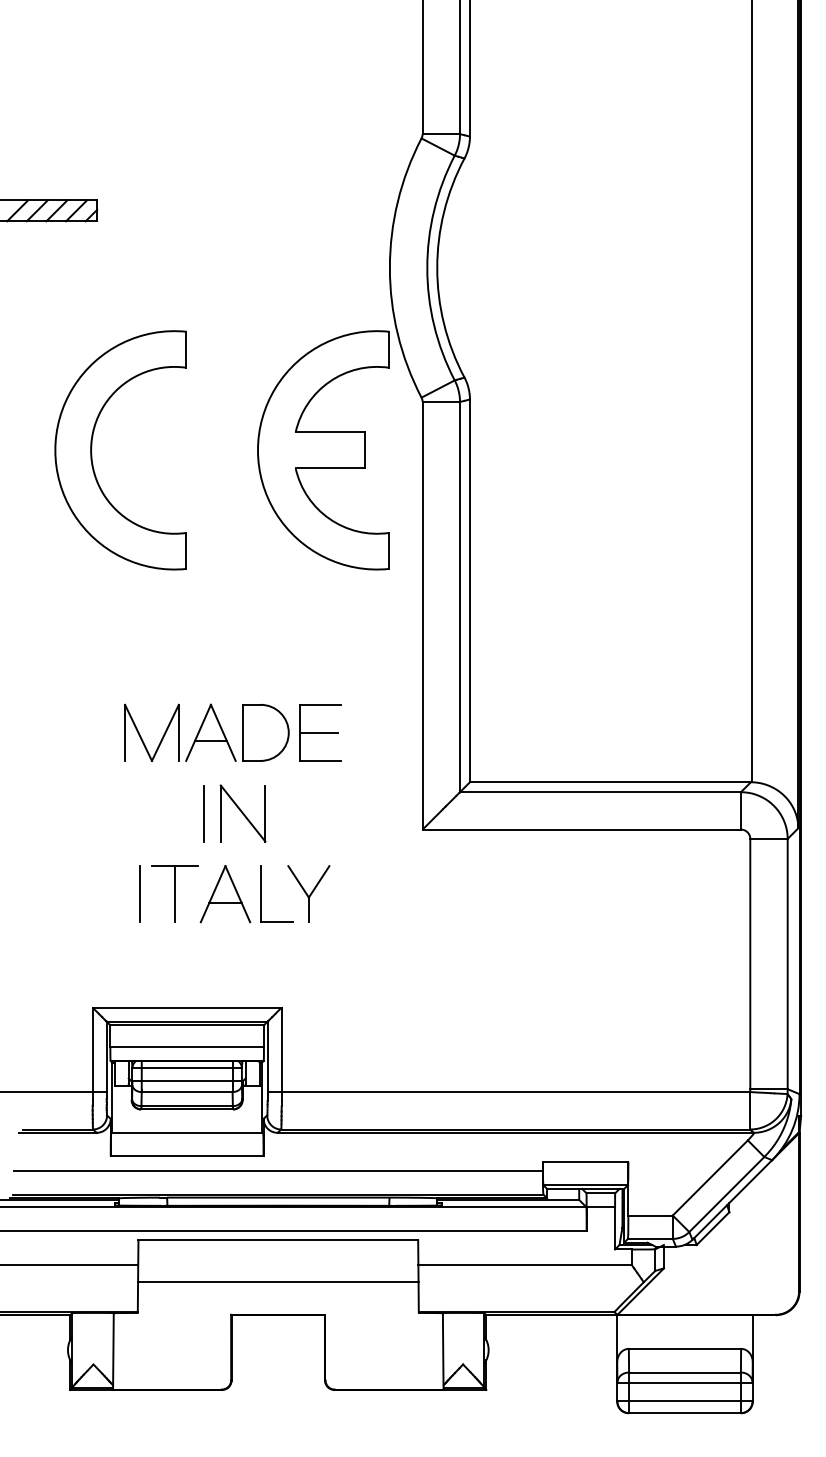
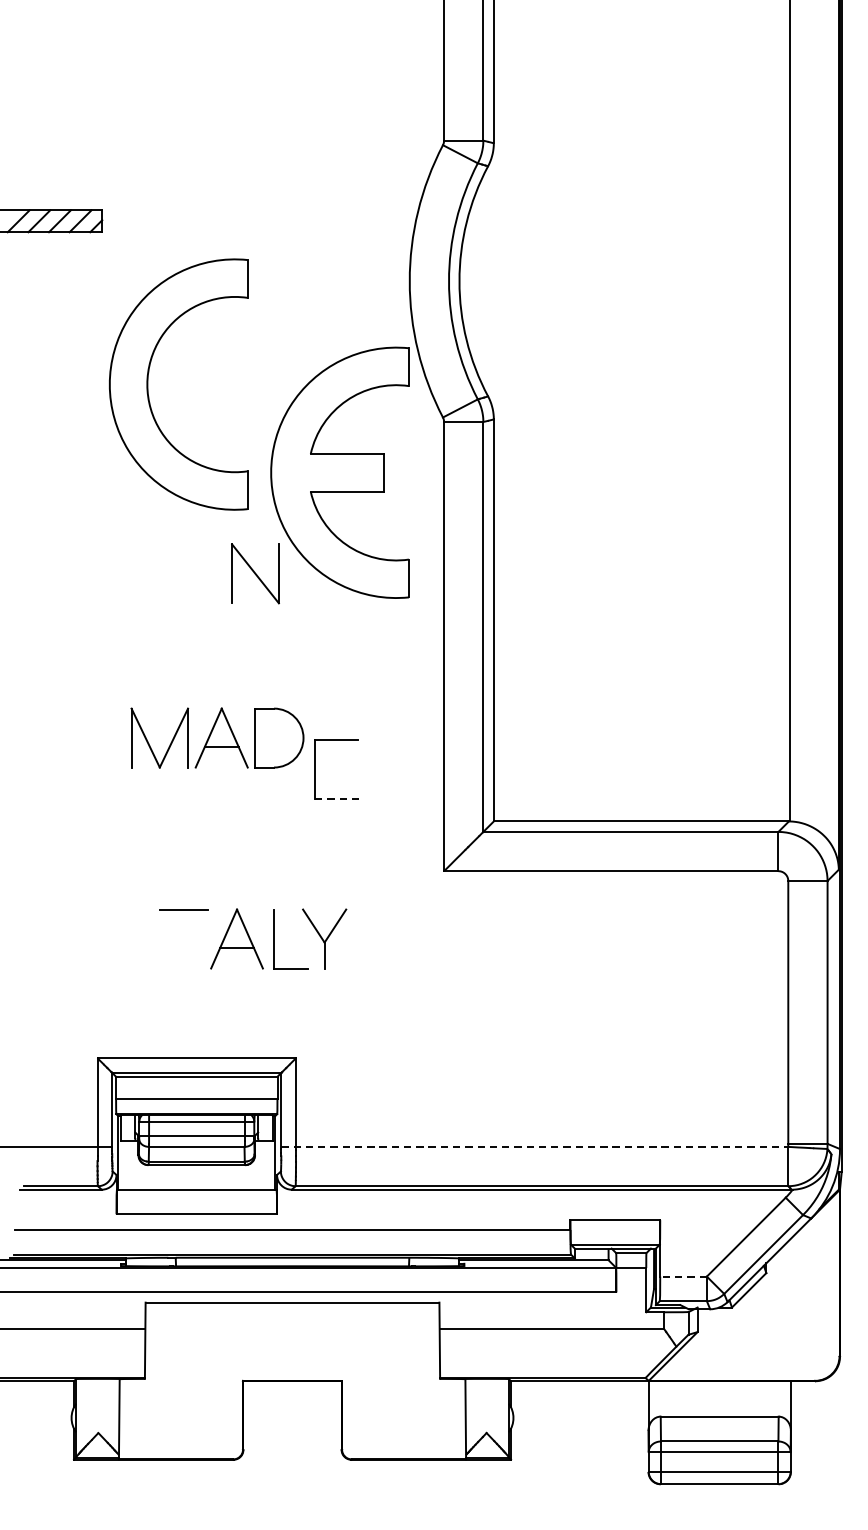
part: (92, 453) -> (148, 387), moved
part: (206, 732) -> (217, 737), moved
line: (318, 732) -> (334, 769), removed
line: (320, 760) -> (336, 798), solid -> dashed
line: (204, 813) -> (214, 854), removed
part: (242, 813) -> (254, 573), moved
line: (140, 894) -> (147, 939), removed
line: (175, 894) -> (184, 939), removed
line: (509, 1092) -> (535, 1147), solid -> dashed
line: (650, 1215) -> (683, 1276), solid -> dashed
line: (278, 1282) -> (292, 1346), removed

